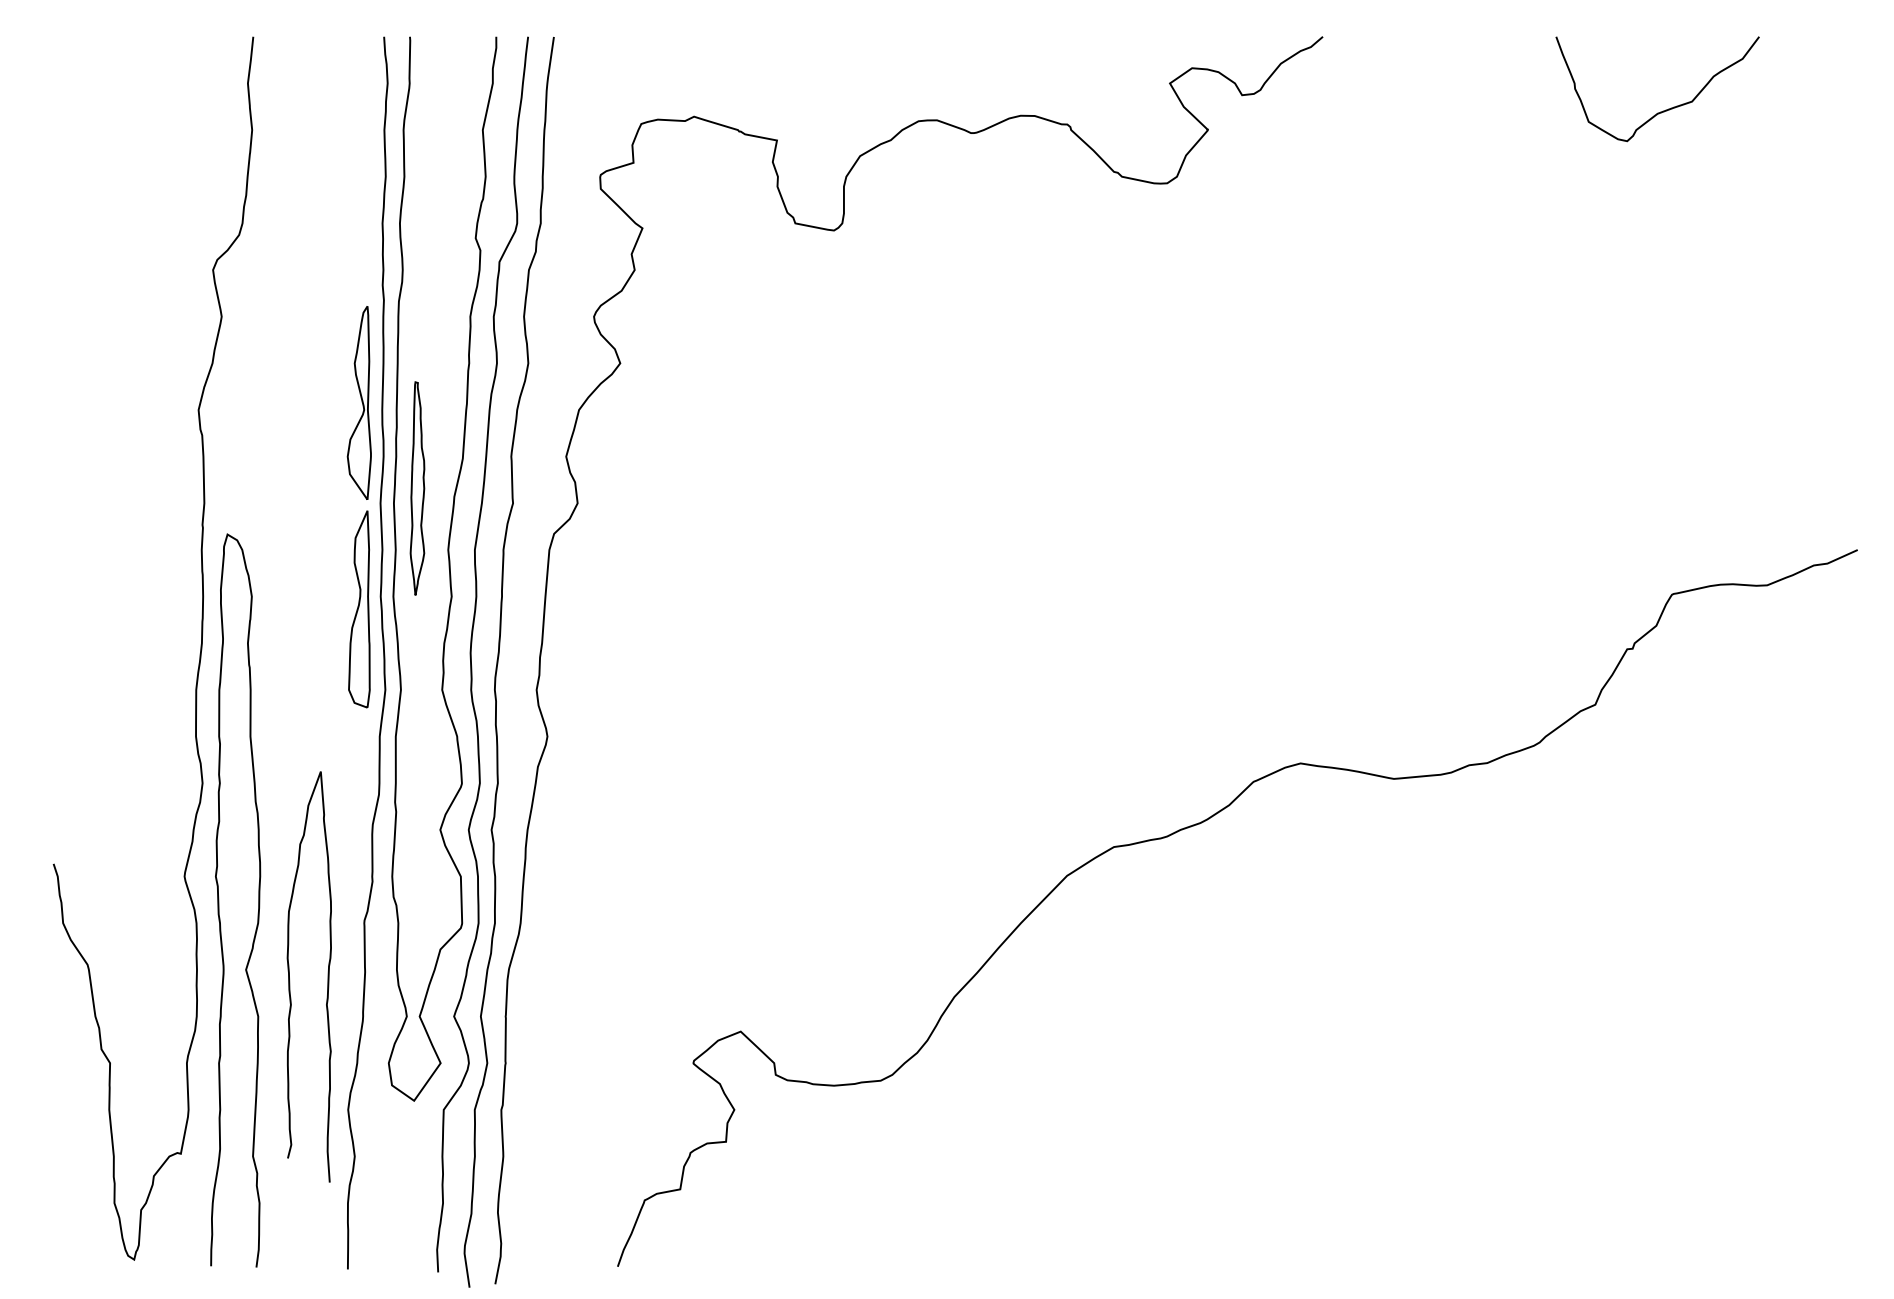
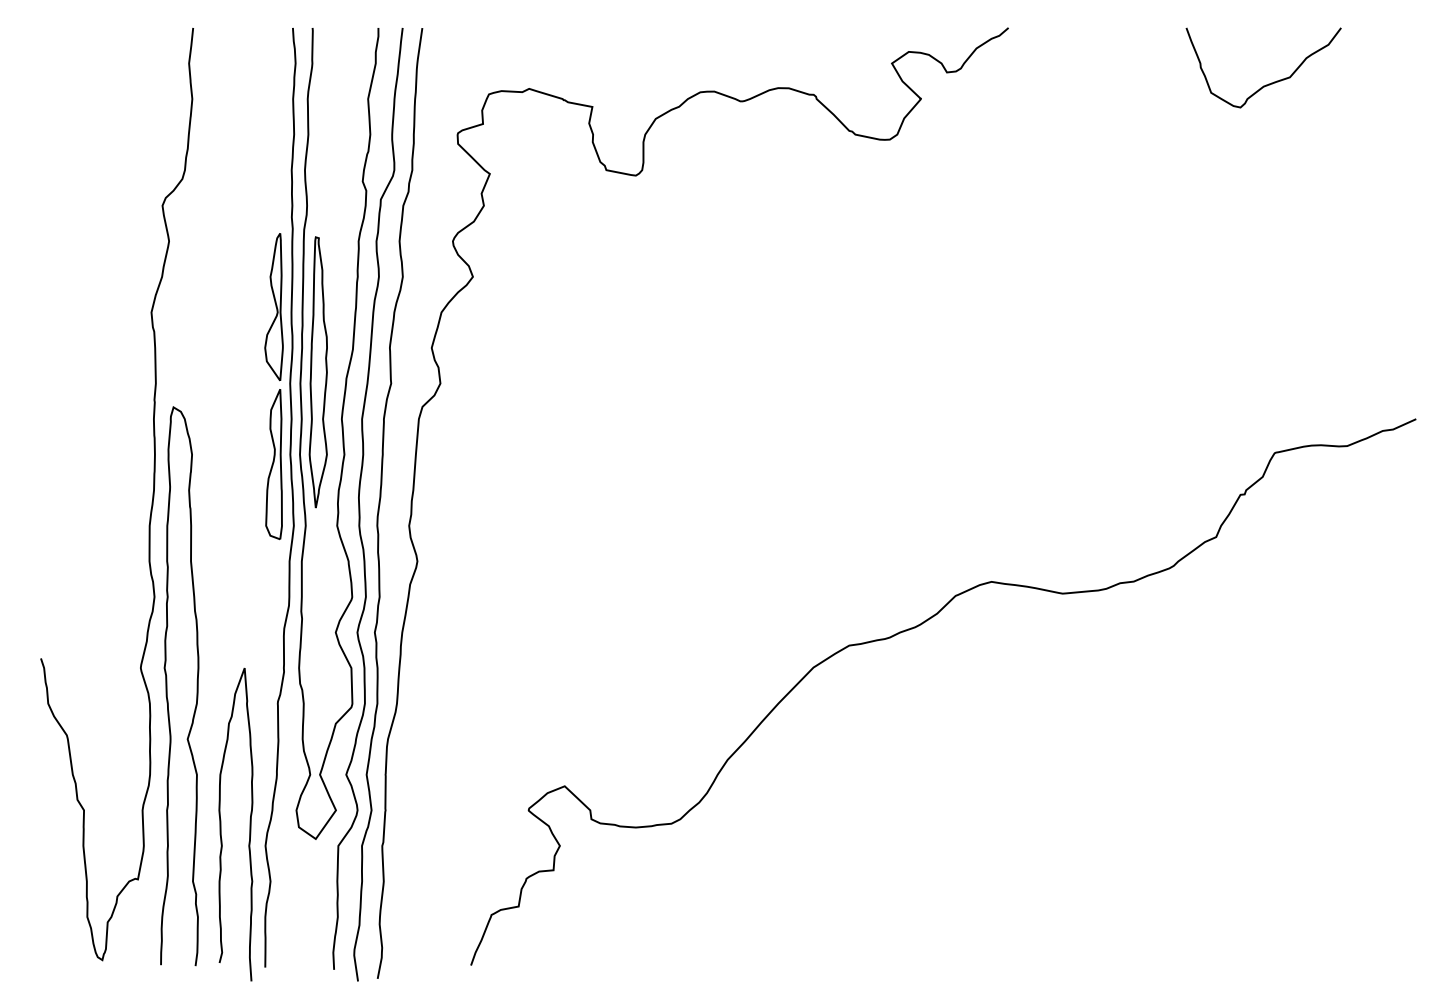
part: (417, 488) -> (318, 372), size x1.67
curve: (290, 981) -> (221, 828), moved

